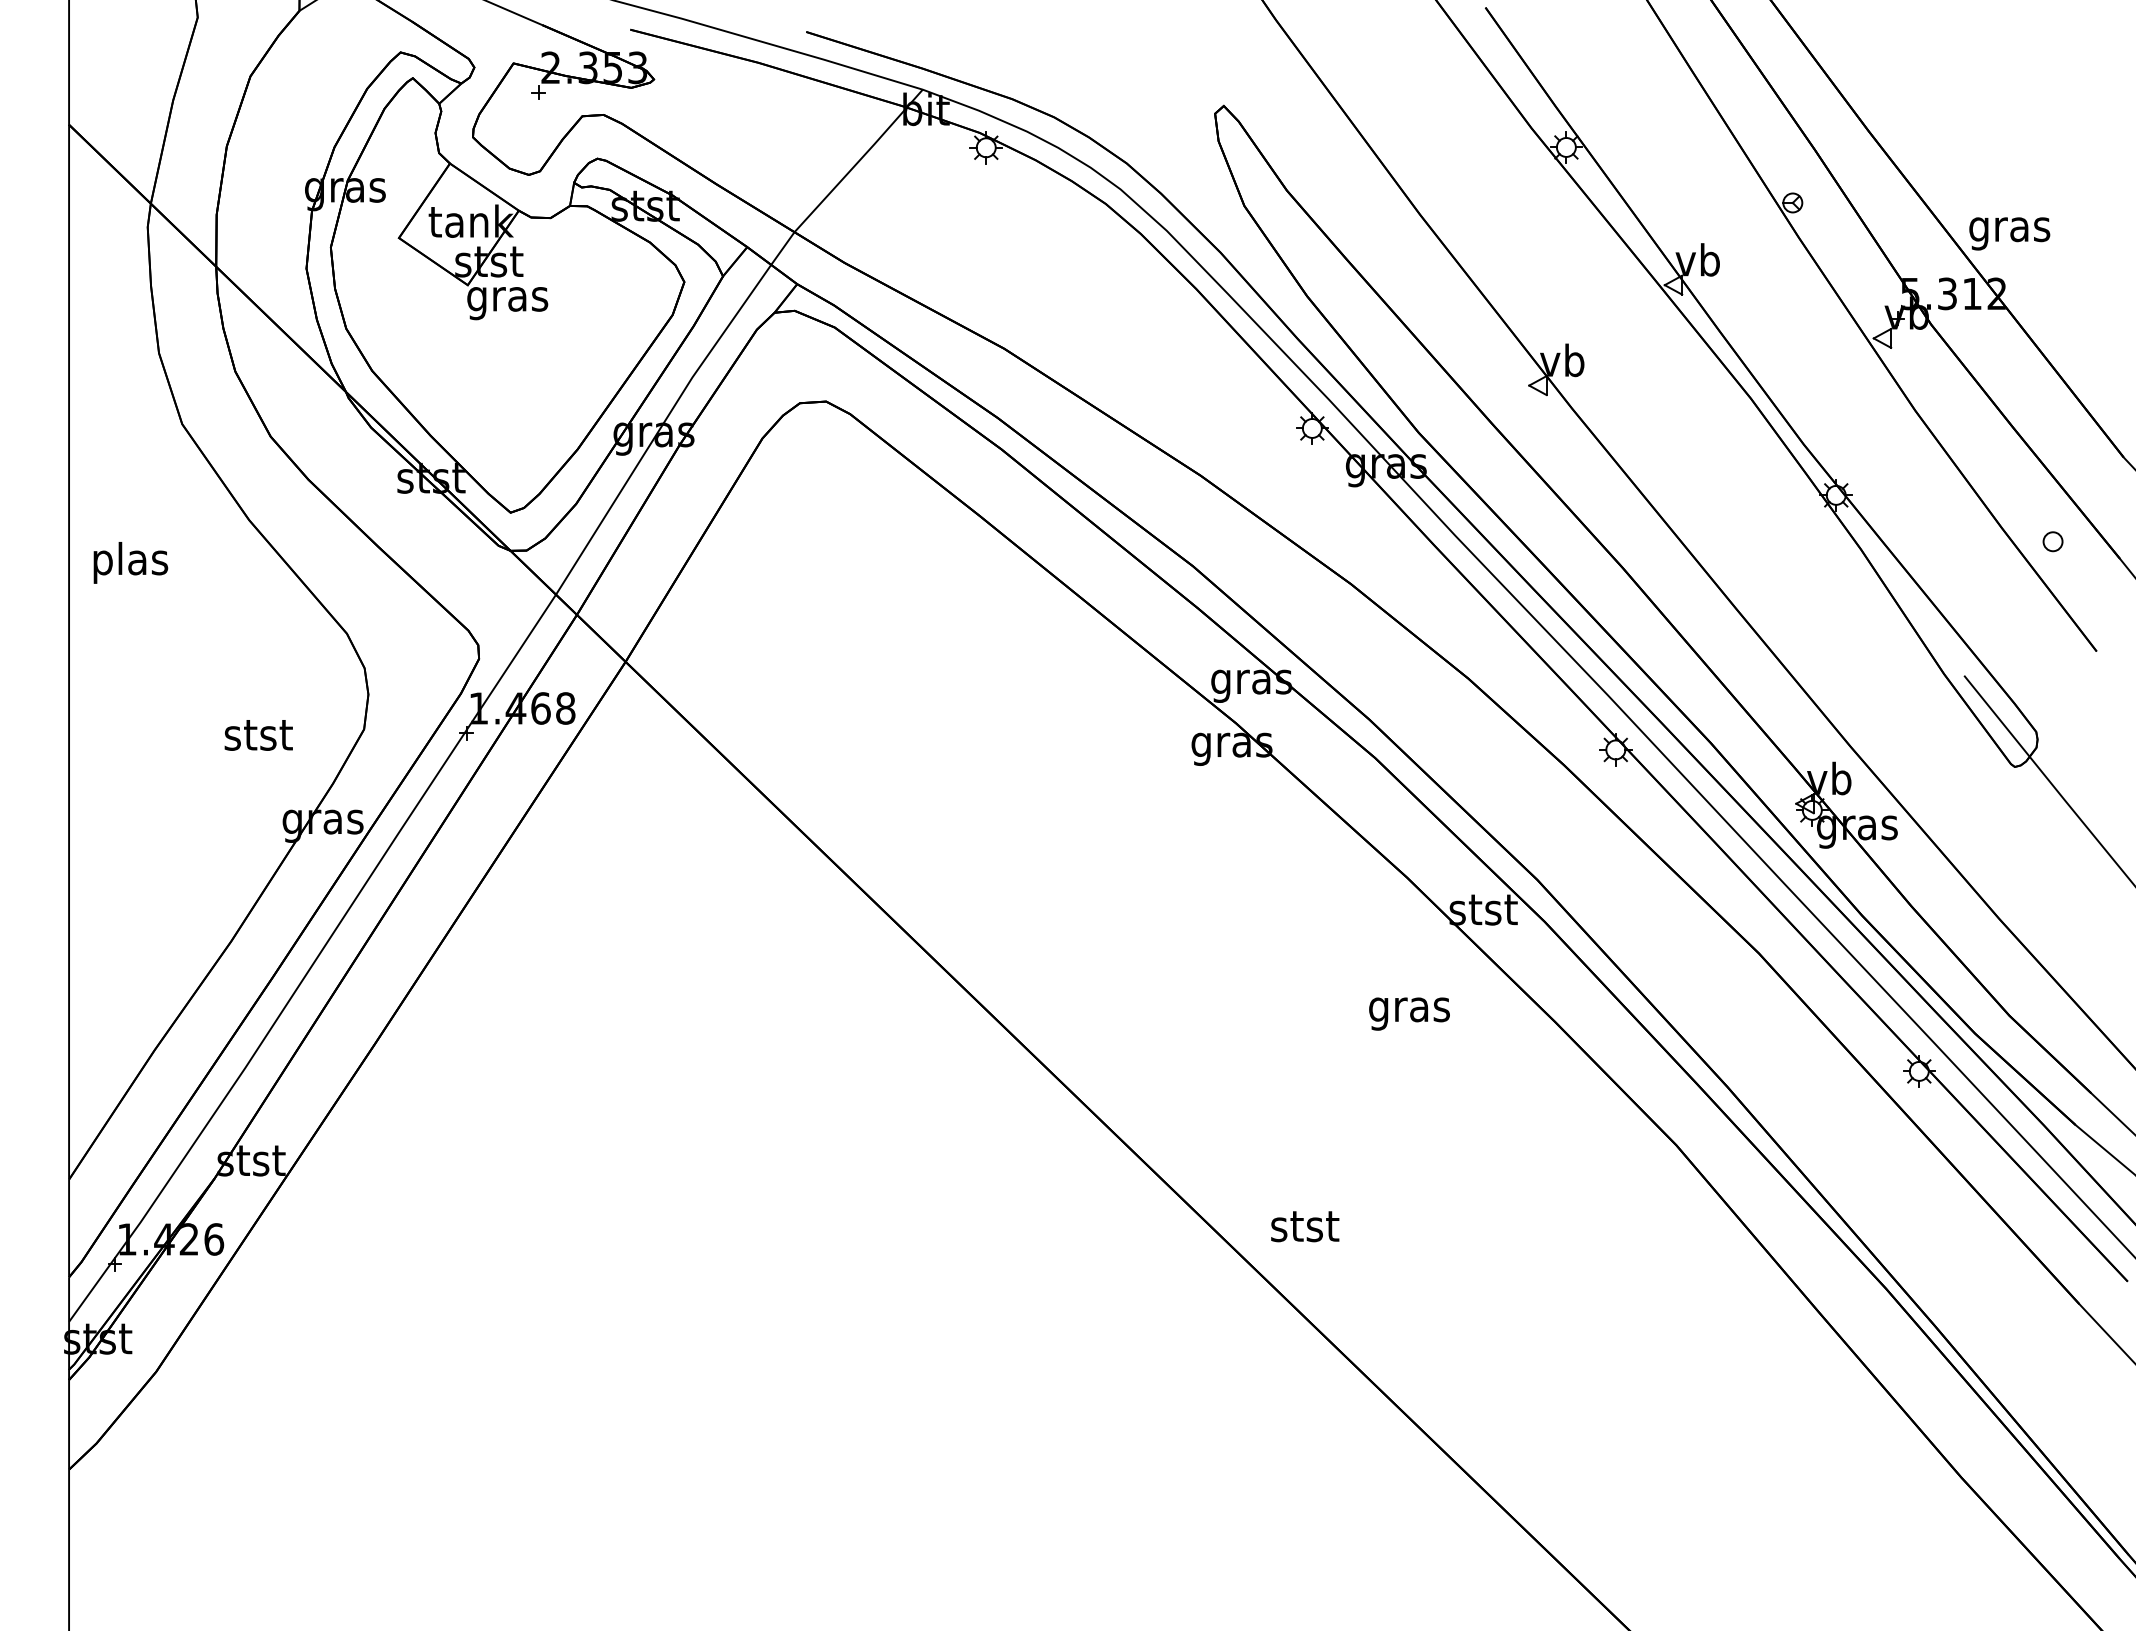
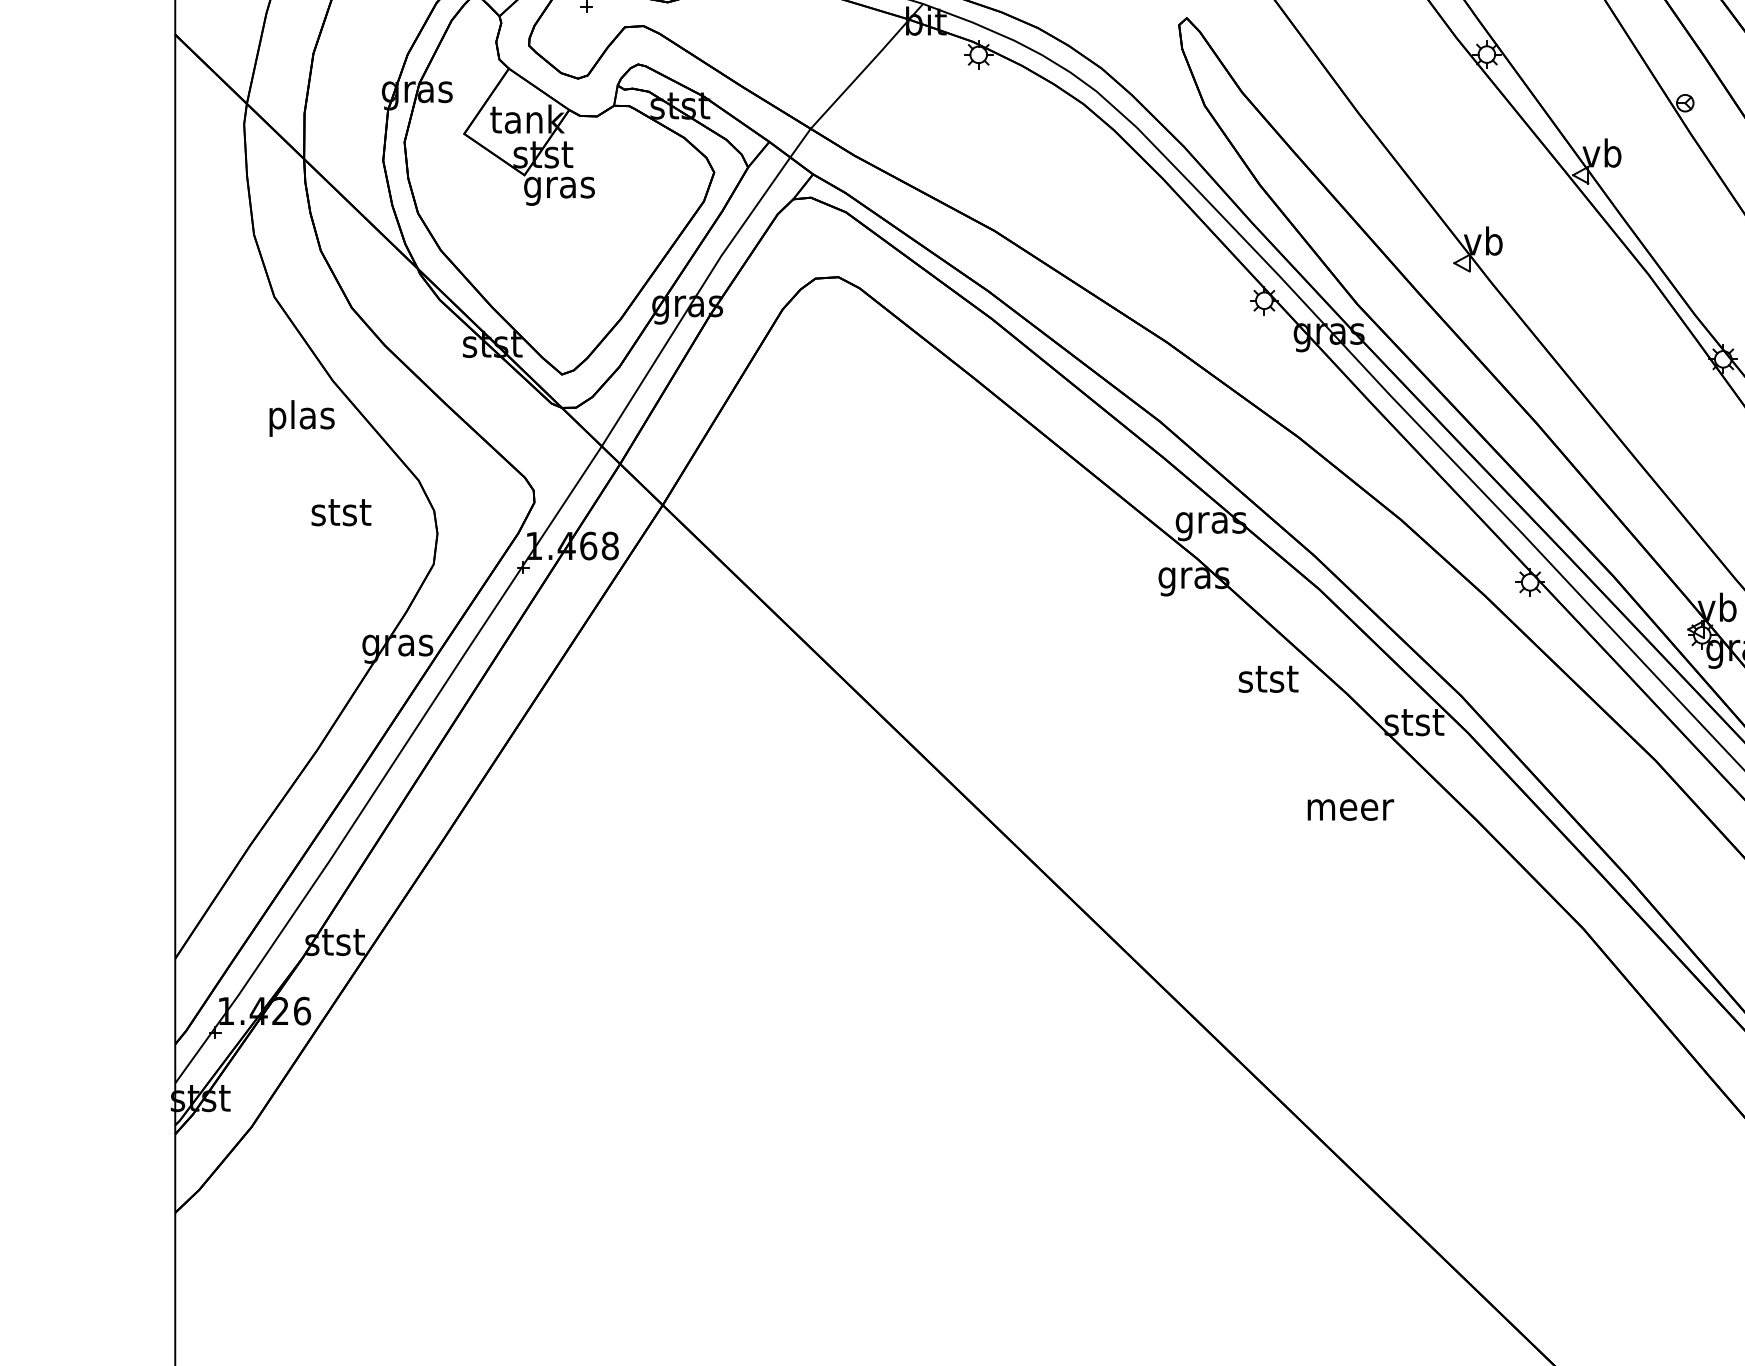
text: (130, 562) -> (301, 418), moved
text: (258, 735) -> (341, 512), moved
text: (1411, 1013) -> (1351, 813), gras -> meer
text: (1305, 1226) -> (1268, 679), moved

